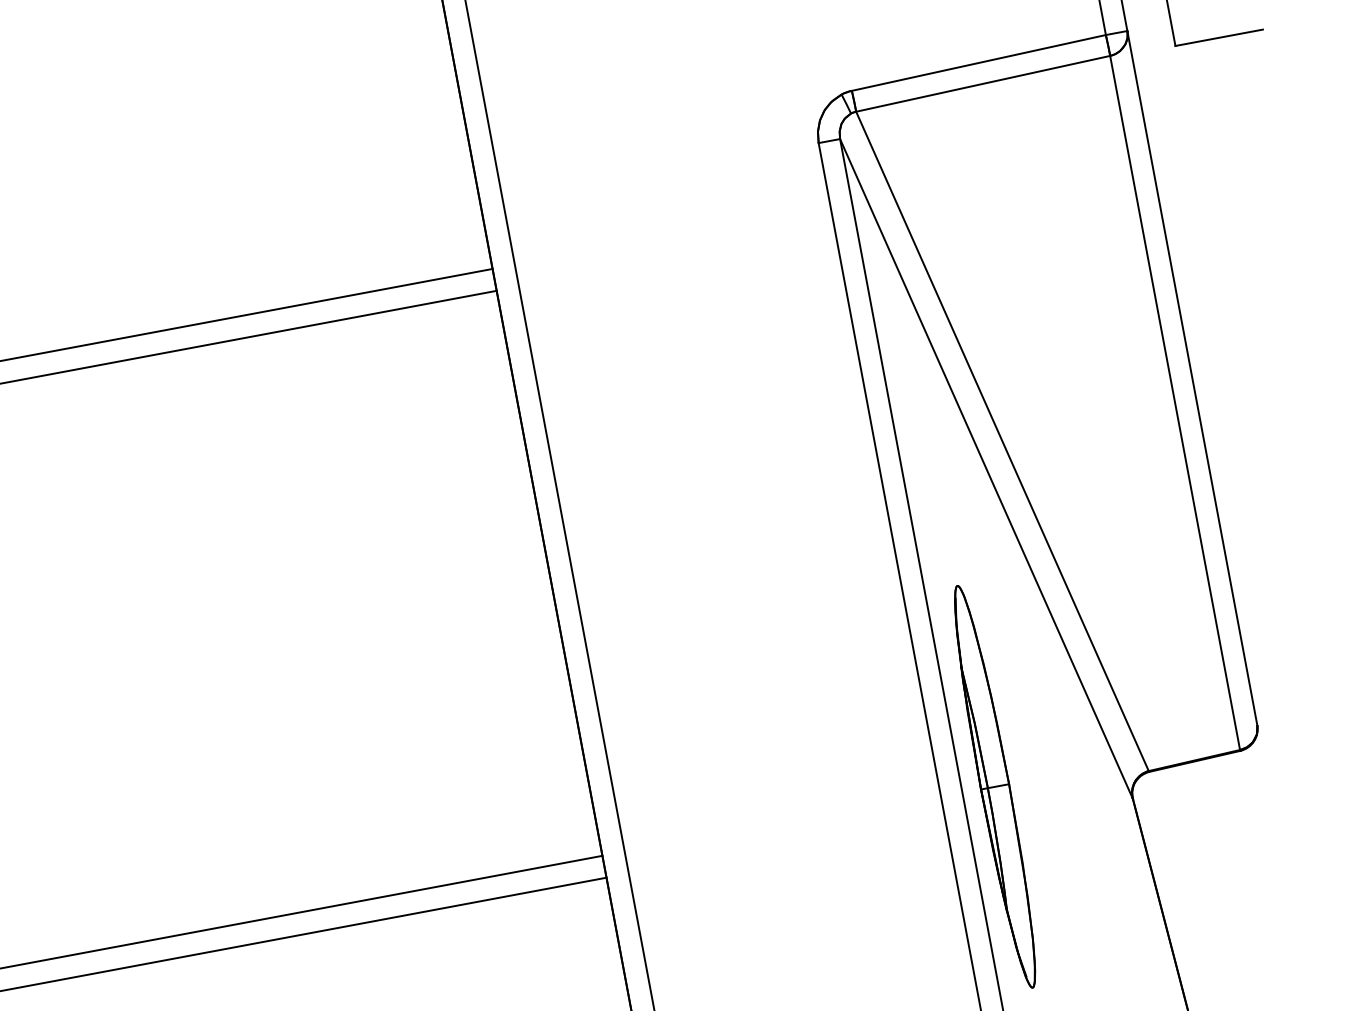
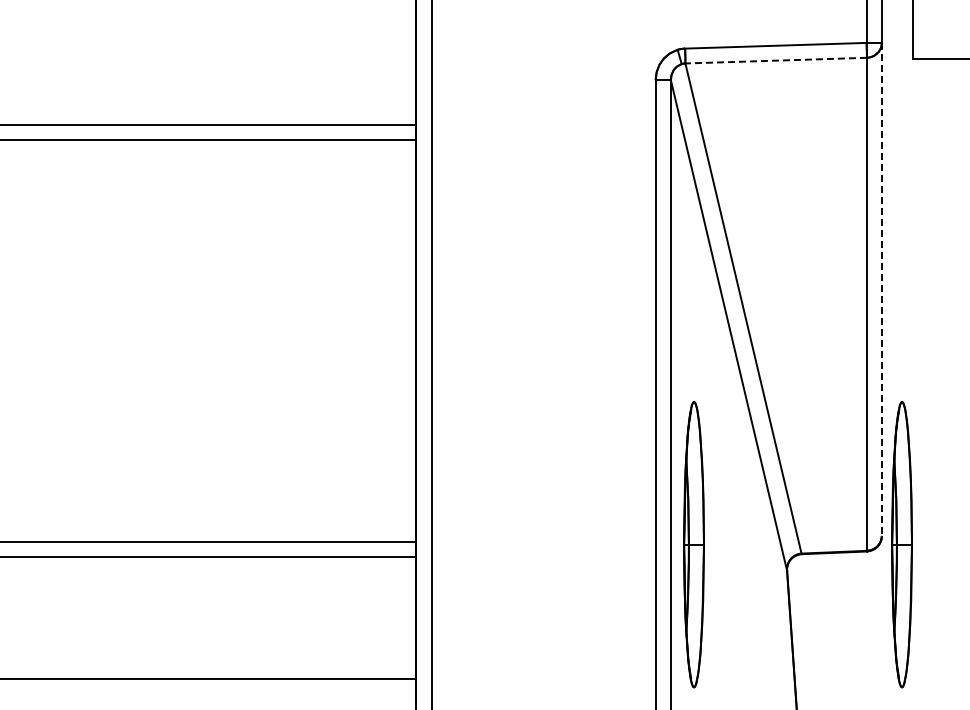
line: (983, 83) -> (776, 60), solid -> dashed
line: (1191, 378) -> (881, 289), solid -> dashed
part: (1287, 731) -> (901, 544), added

